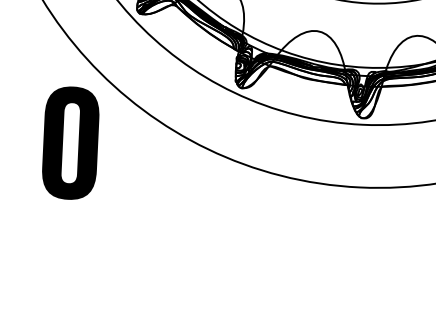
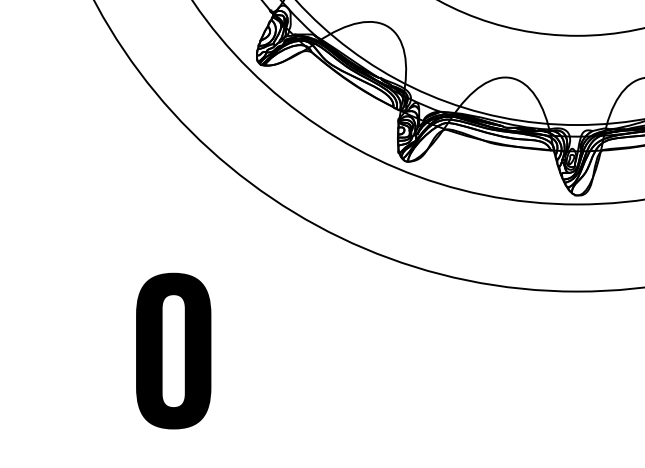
part: (70, 142) -> (173, 350), moved

